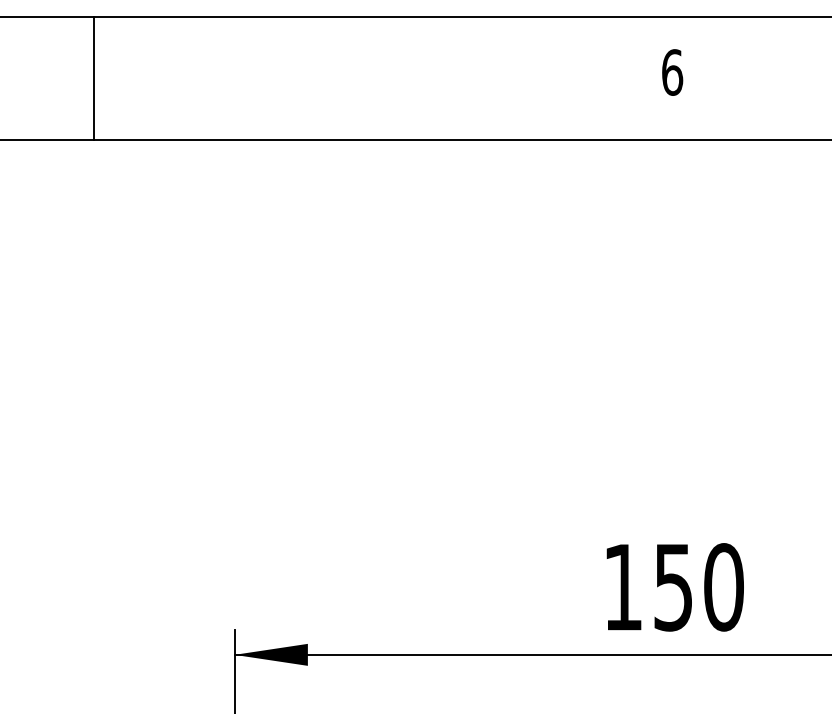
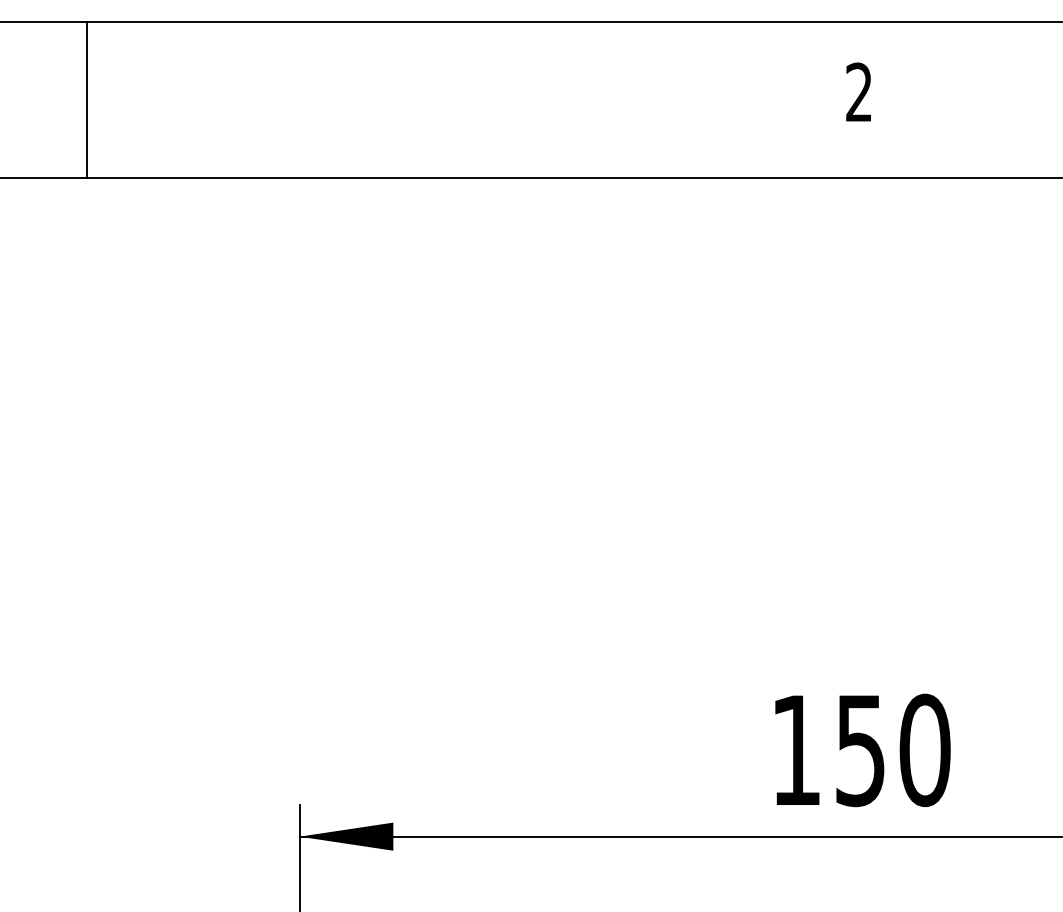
text: (672, 72) -> (859, 92), 6 -> 2
line: (94, 78) -> (87, 100), moved

